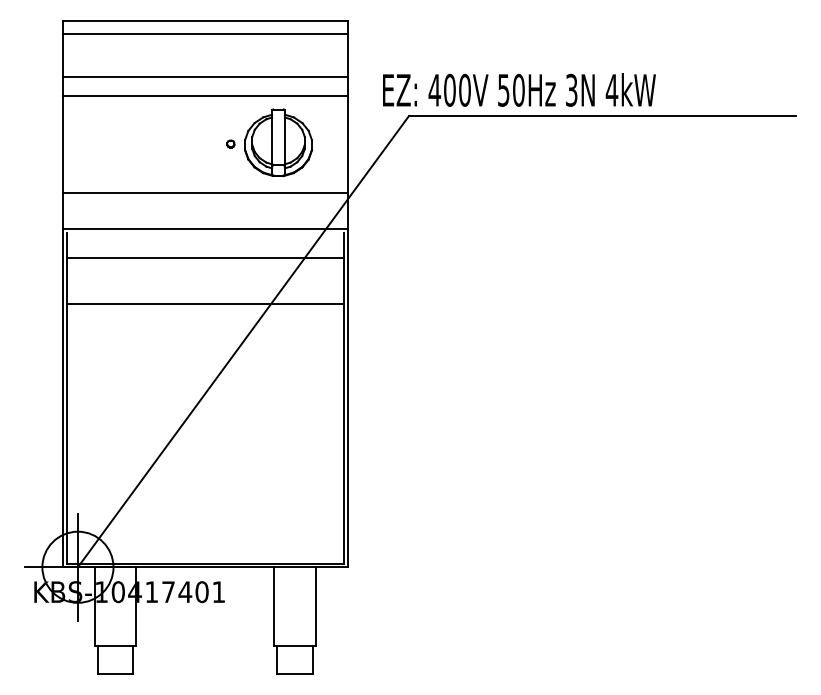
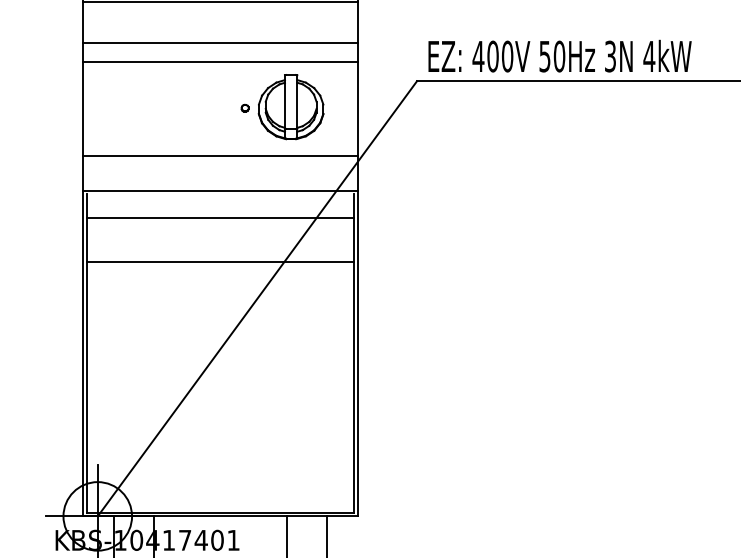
text: (519, 89) -> (560, 55), moved

